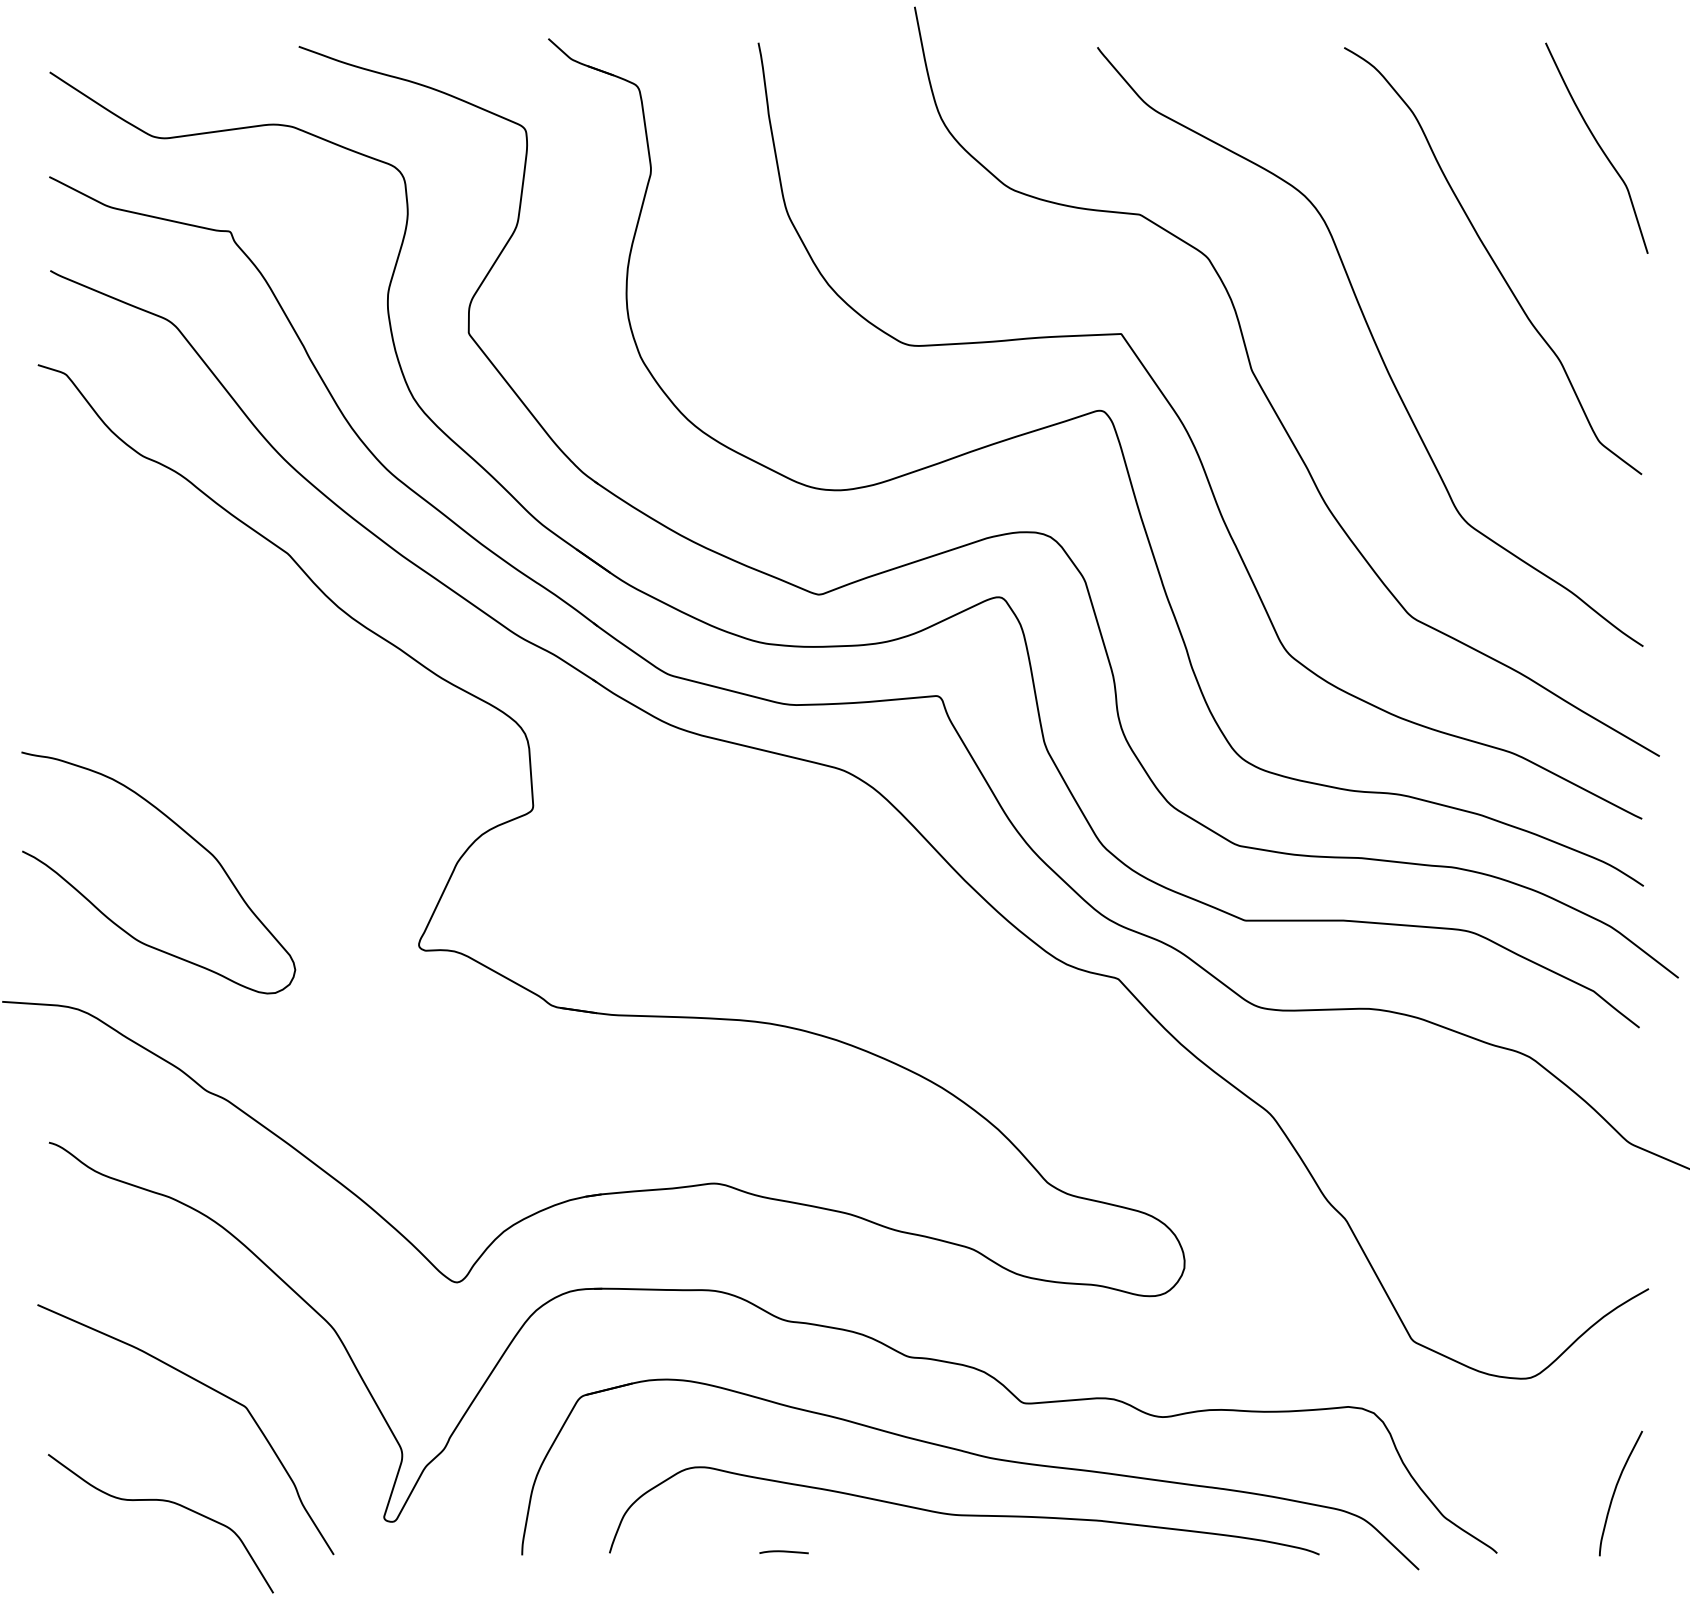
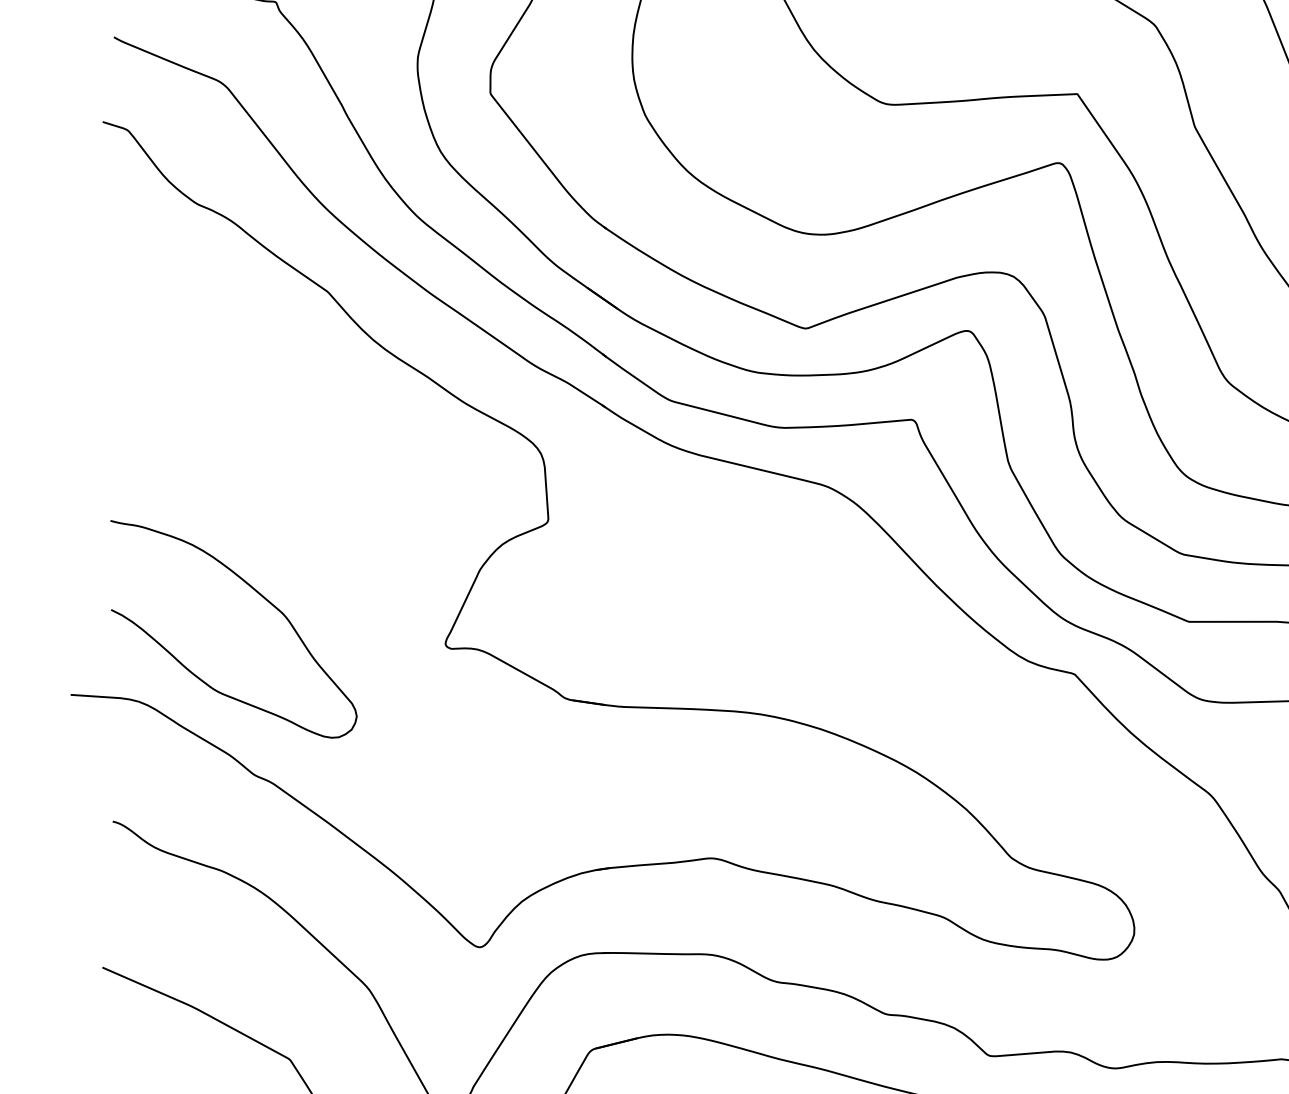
curve: (186, 834) -> (258, 594), moved

